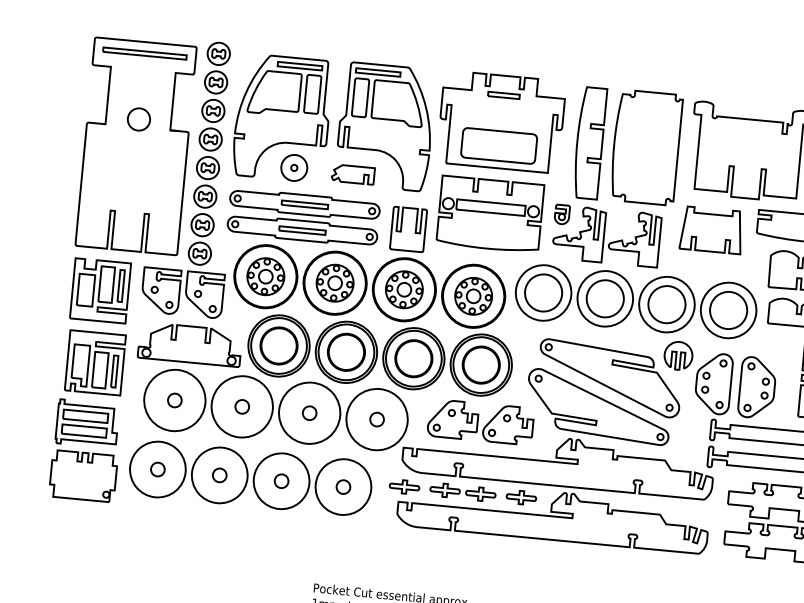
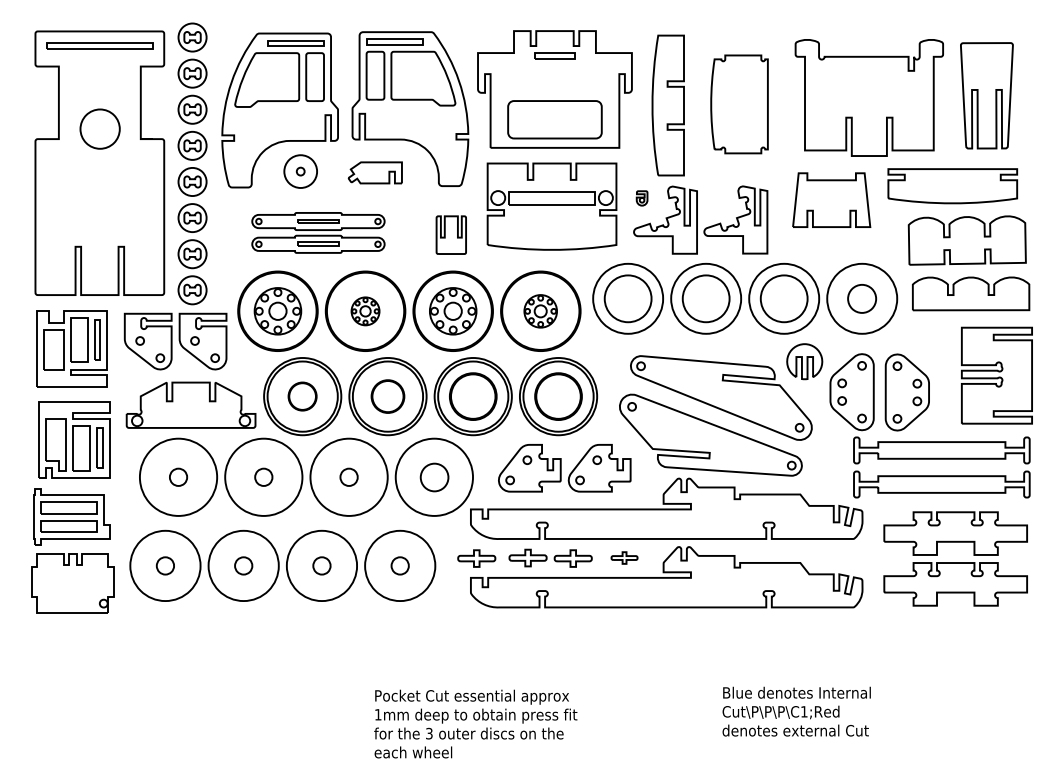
part: (139, 119) -> (100, 129), size x1.4
part: (646, 147) -> (739, 104), size x0.7
part: (561, 214) -> (641, 198), size x0.6
part: (303, 217) -> (318, 232), size x0.7
part: (408, 228) -> (451, 234), size x0.7
part: (335, 283) -> (365, 311), size x0.6
part: (473, 296) -> (540, 311), size x0.7
part: (728, 310) -> (861, 298), size x0.6
part: (278, 345) -> (302, 396), size x0.6
part: (346, 352) -> (387, 396), size x0.7
part: (376, 418) -> (433, 476), size x1.6
part: (521, 497) -> (624, 557), size x0.7

